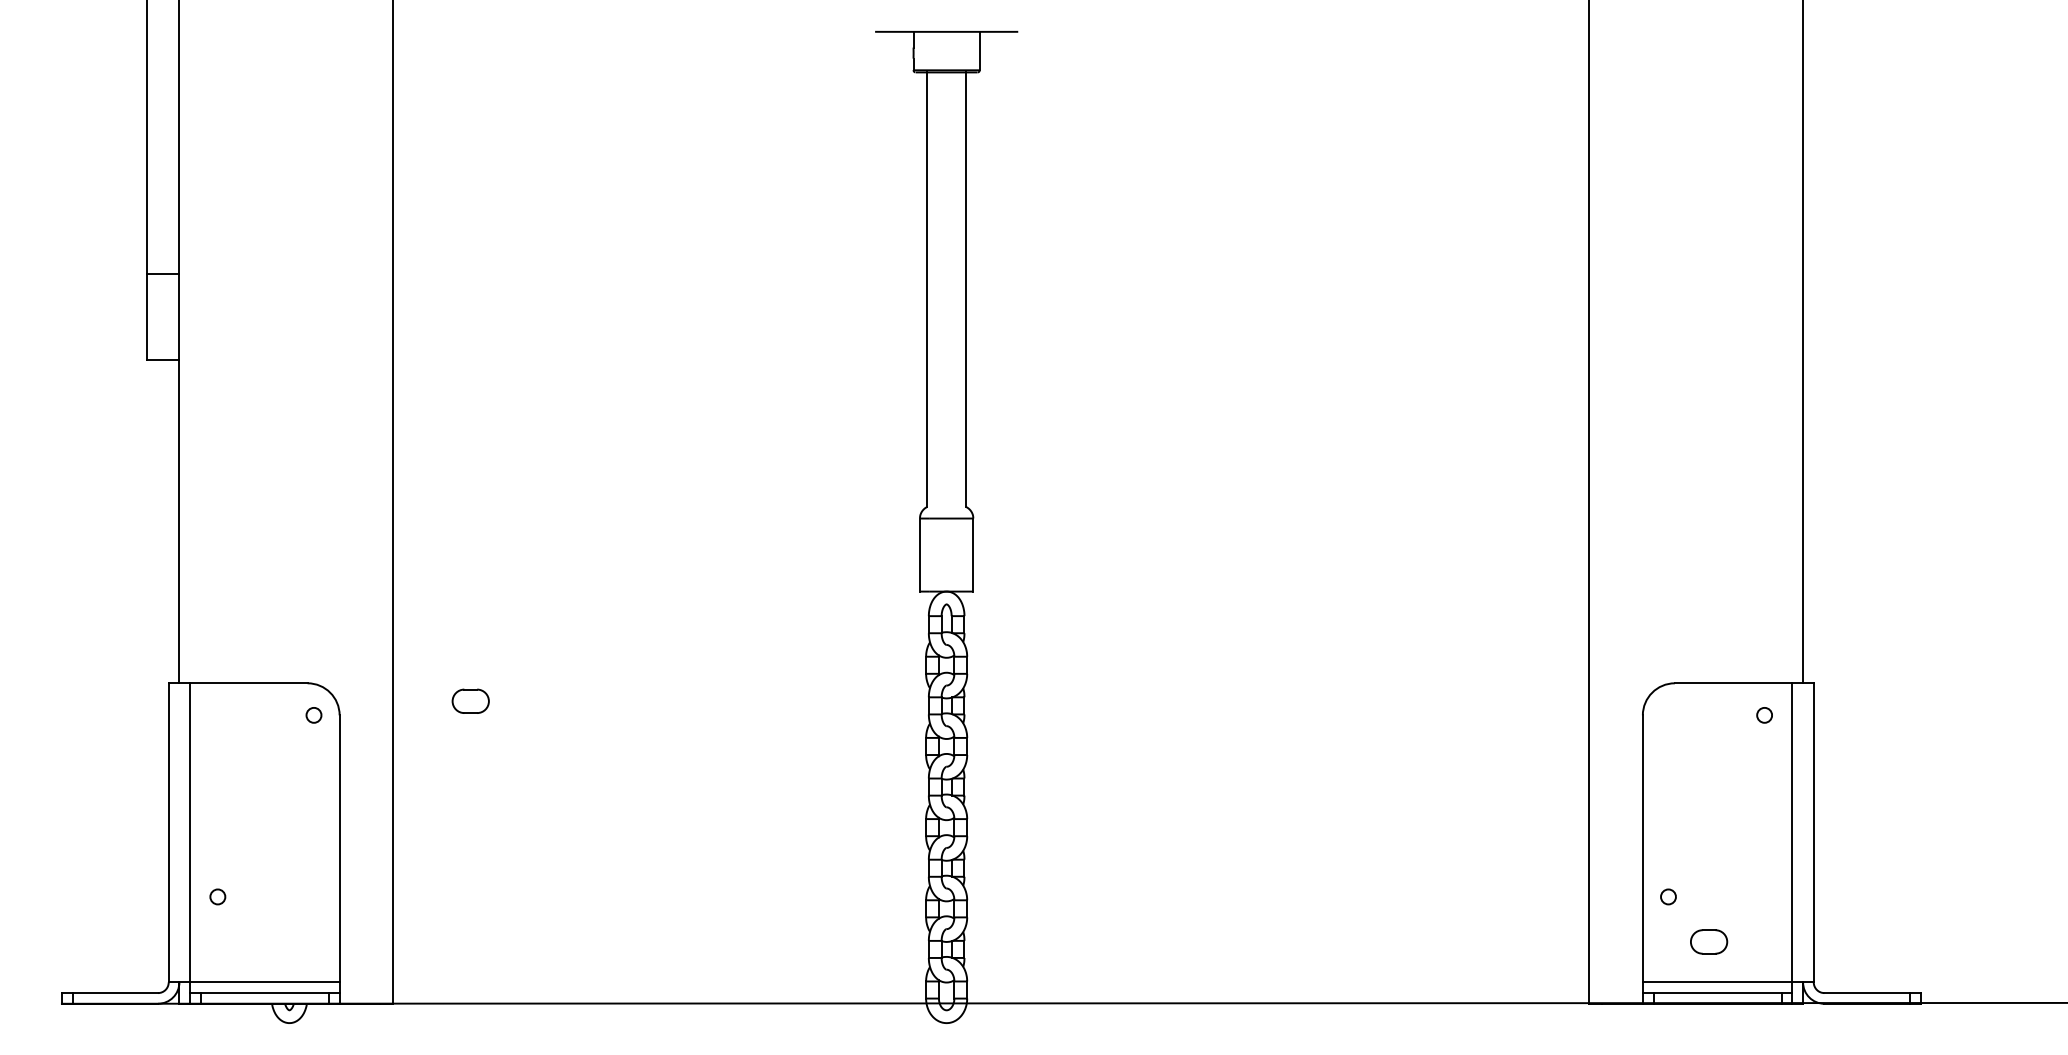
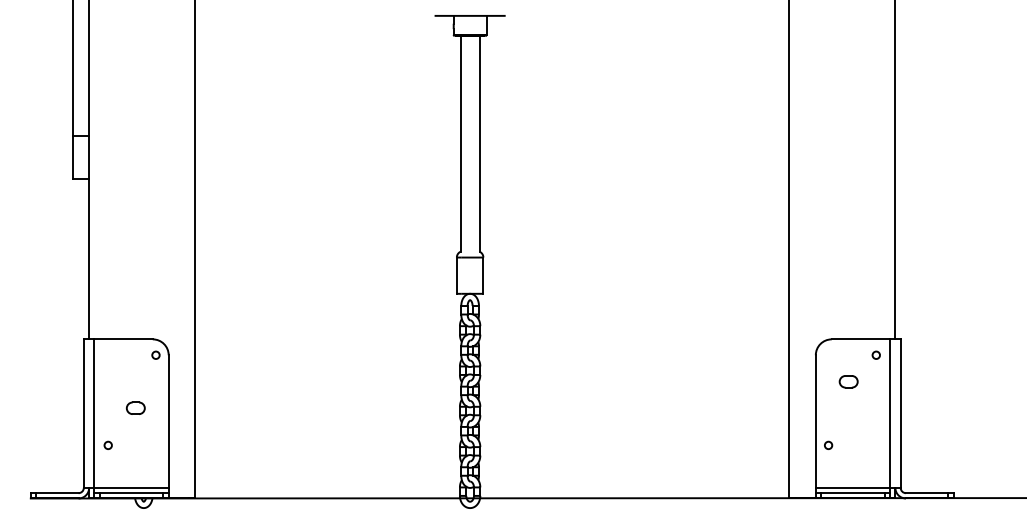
part: (470, 699) -> (135, 407), moved
part: (1708, 941) -> (848, 381), moved

